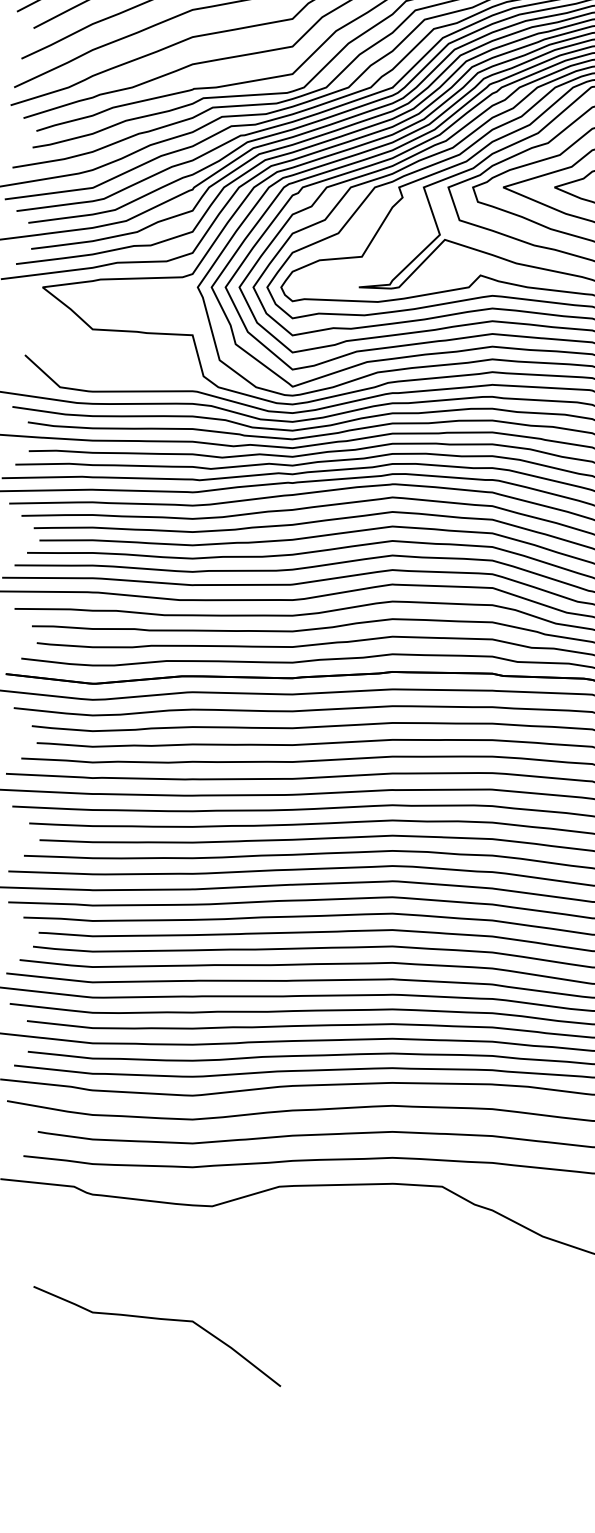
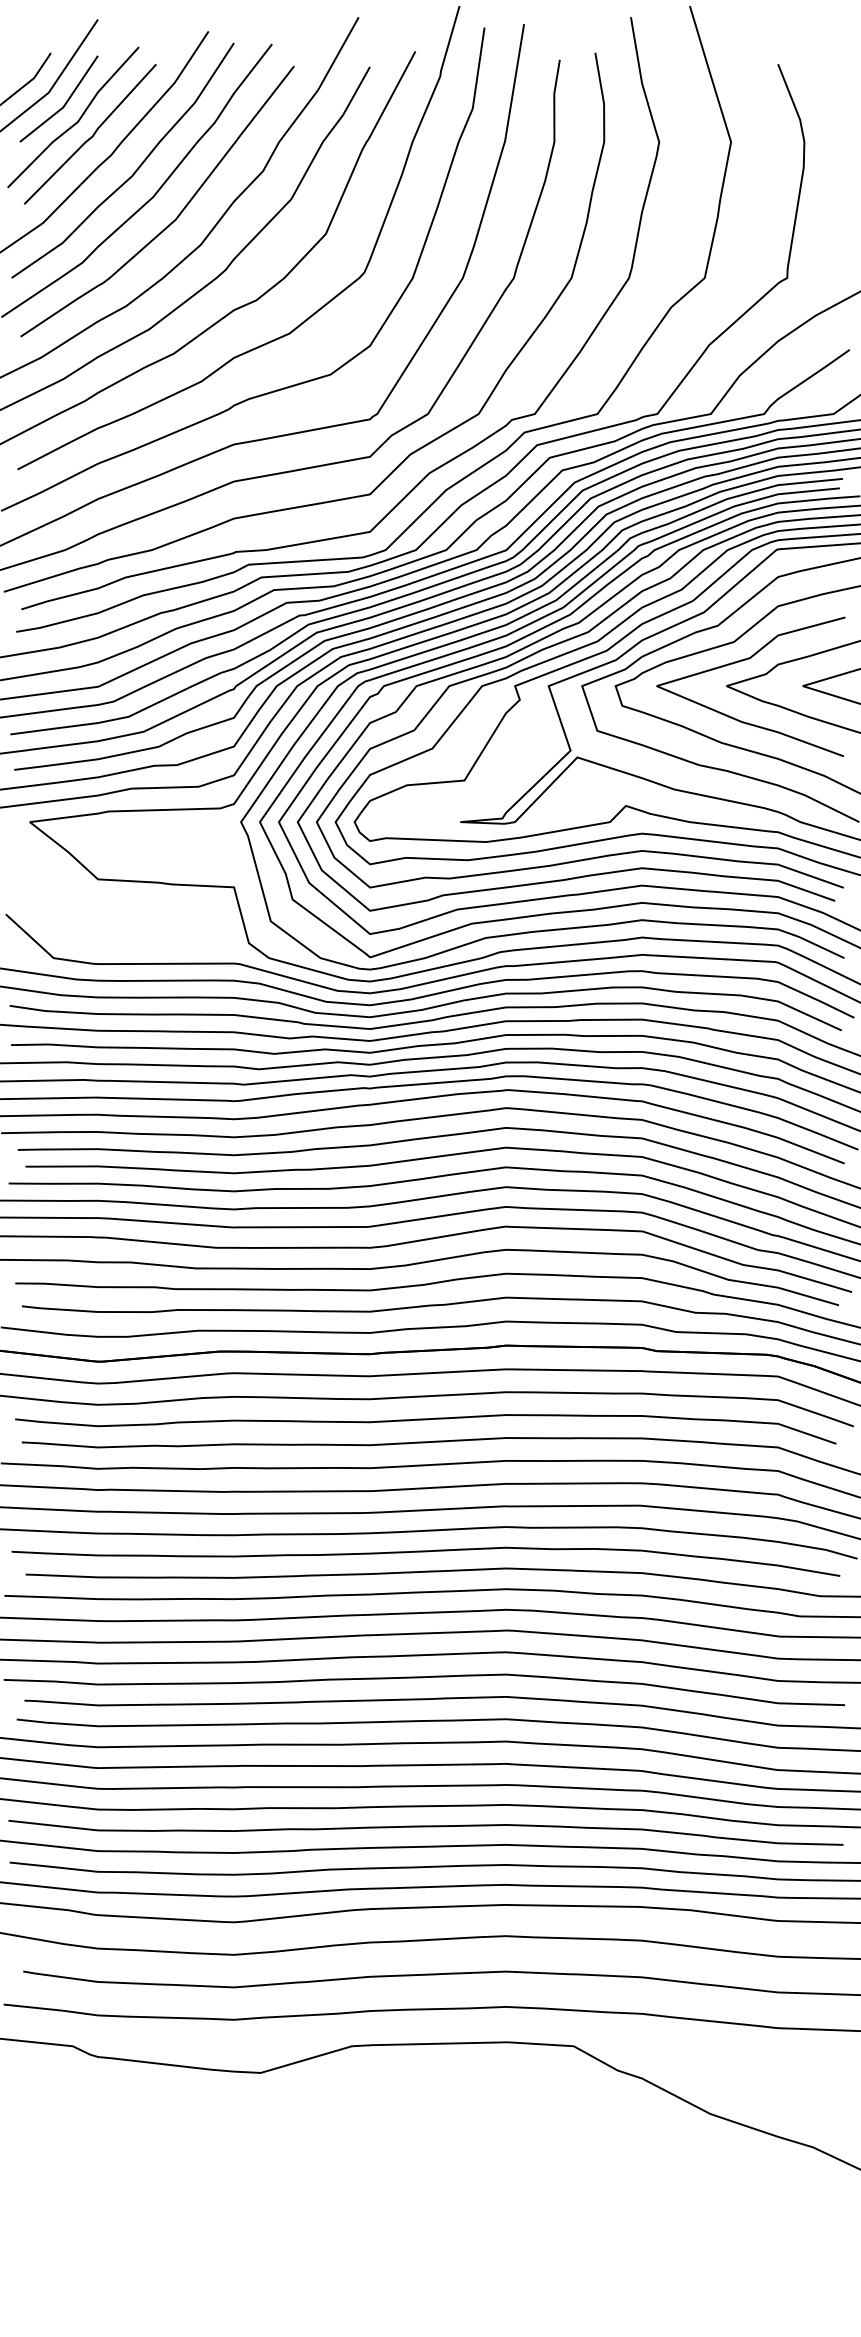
curve: (159, 1319) -> (189, 2227), removed

